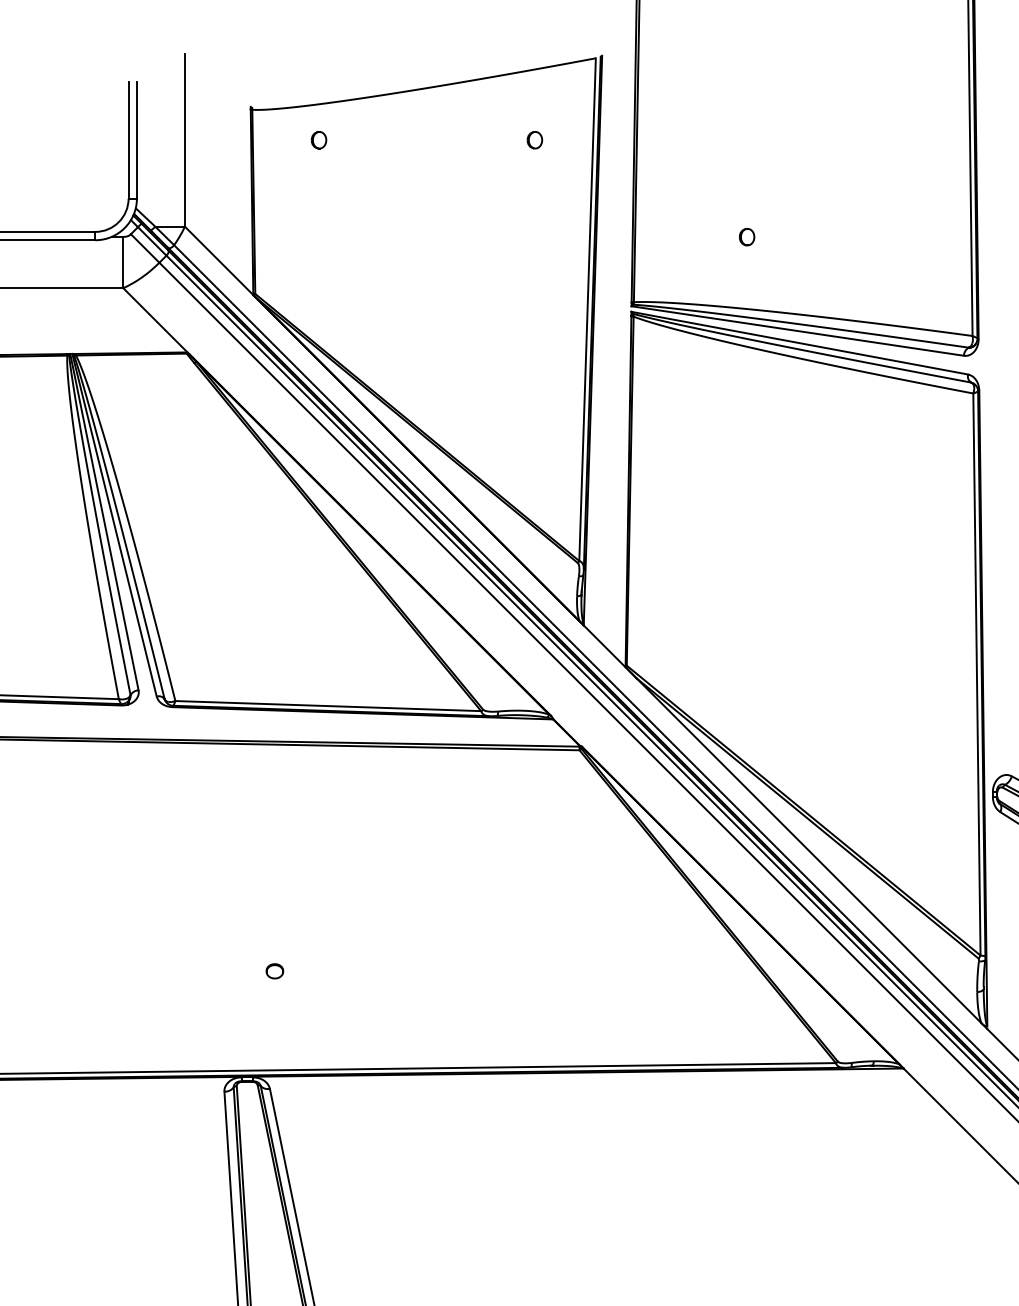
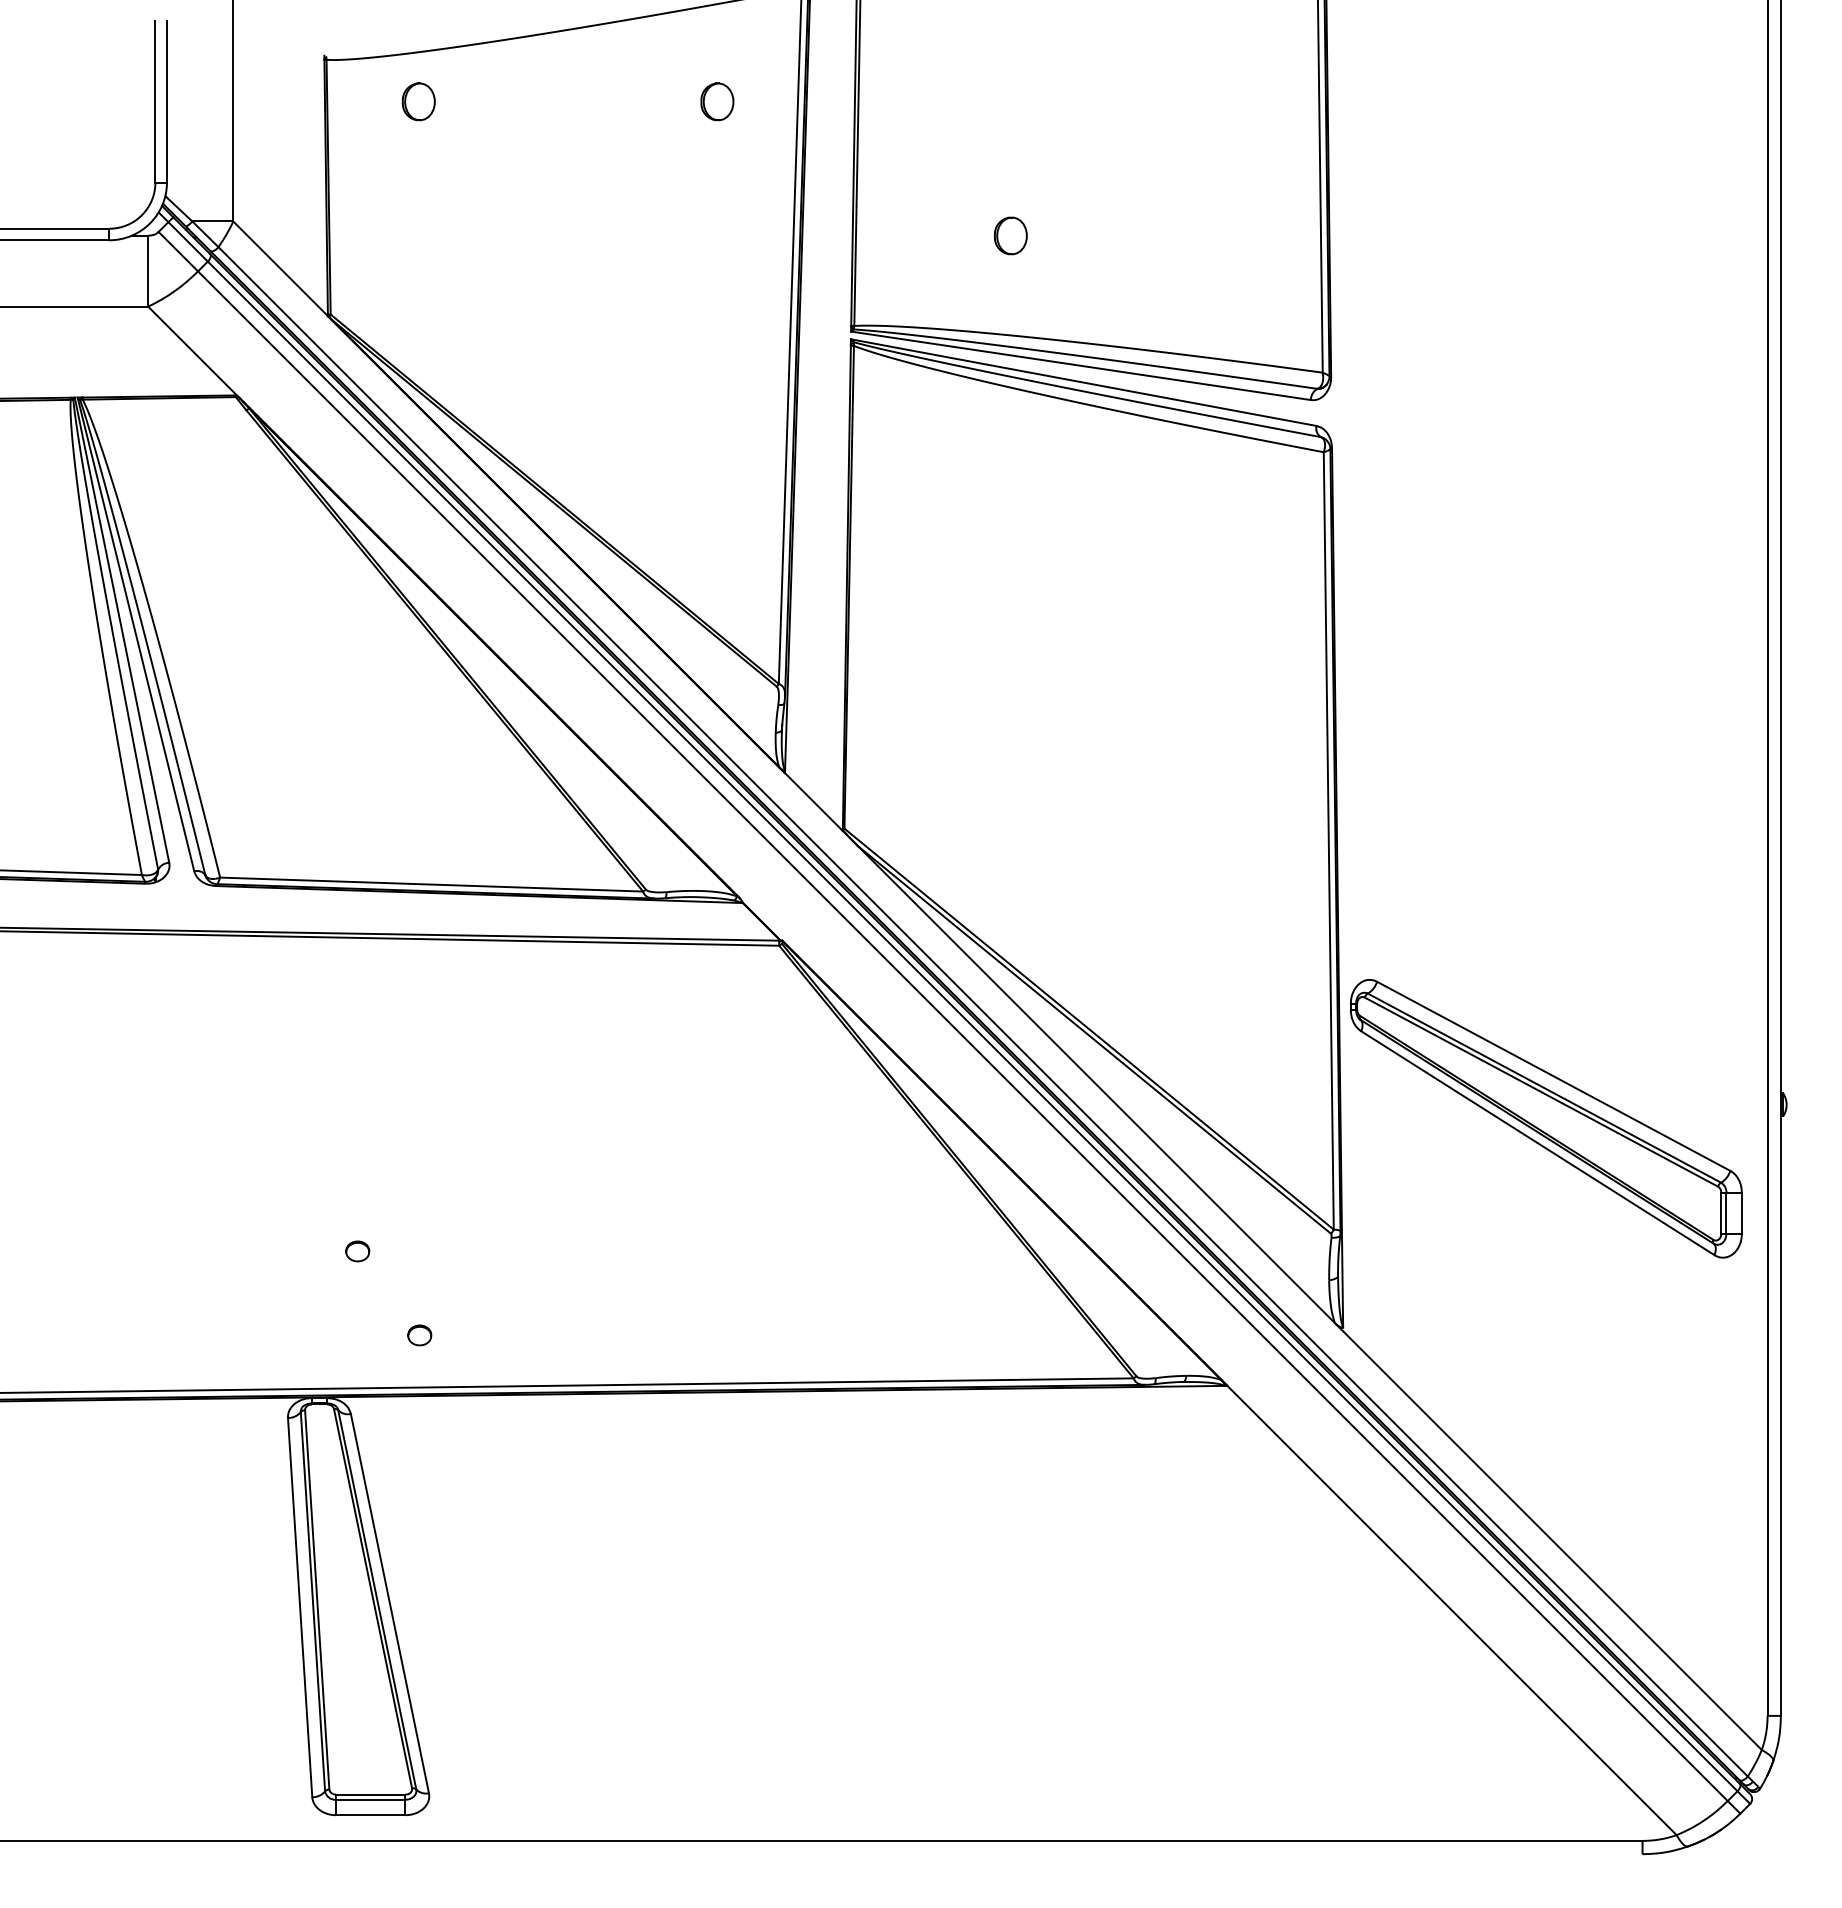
part: (318, 139) -> (418, 101), size x1.6
part: (534, 139) -> (717, 101), size x1.6
part: (746, 236) -> (1010, 235), size x1.6
part: (319, 1032) -> (419, 1335), added

